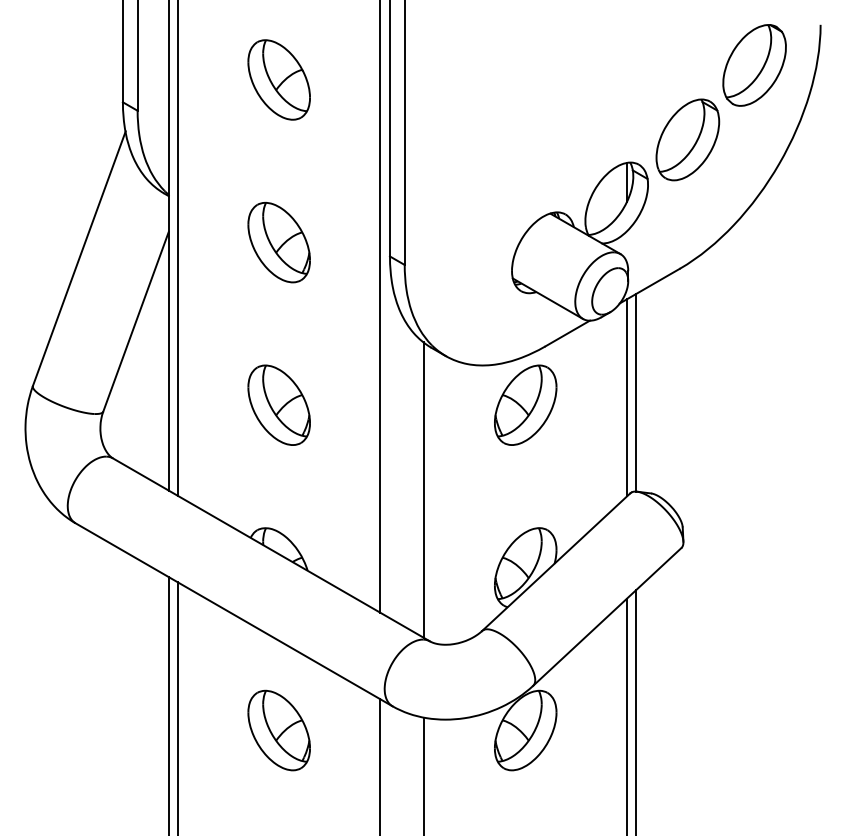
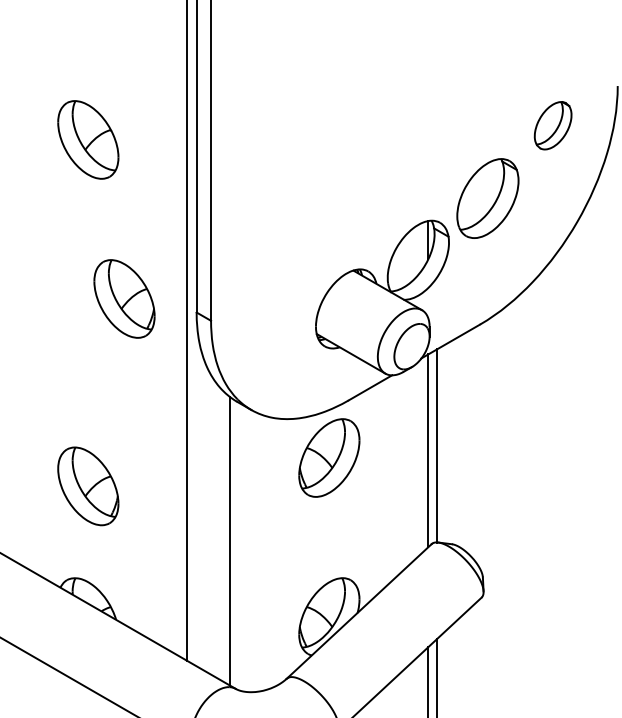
part: (754, 65) -> (553, 125), size x0.6
part: (278, 242) -> (123, 298), moved
part: (278, 404) -> (87, 485), moved

